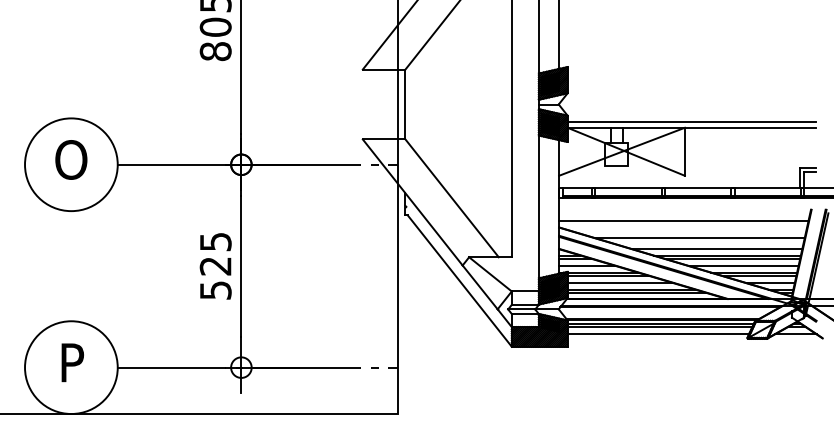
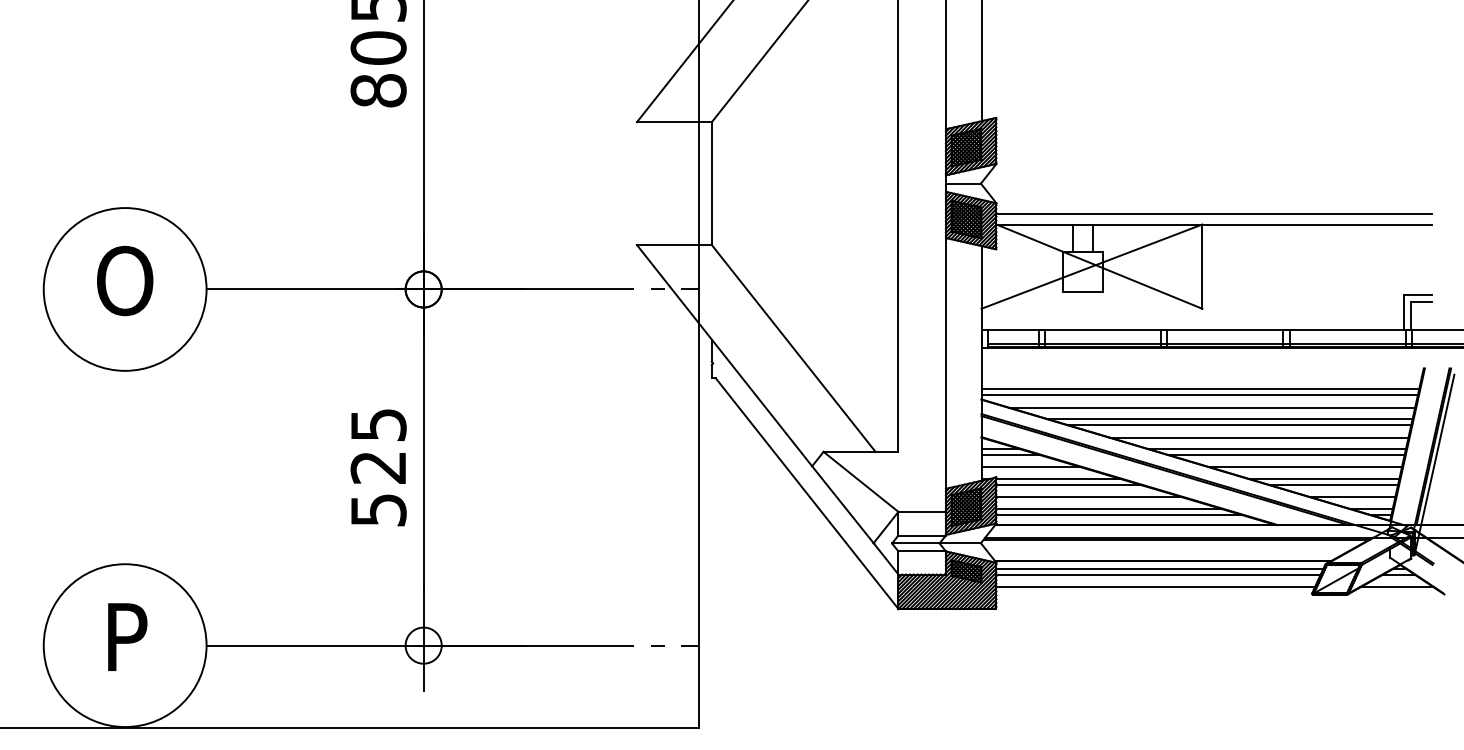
line: (683, 224) -> (1199, 394), added
line: (690, 232) -> (1212, 408), added
line: (705, 241) -> (1238, 424), added

